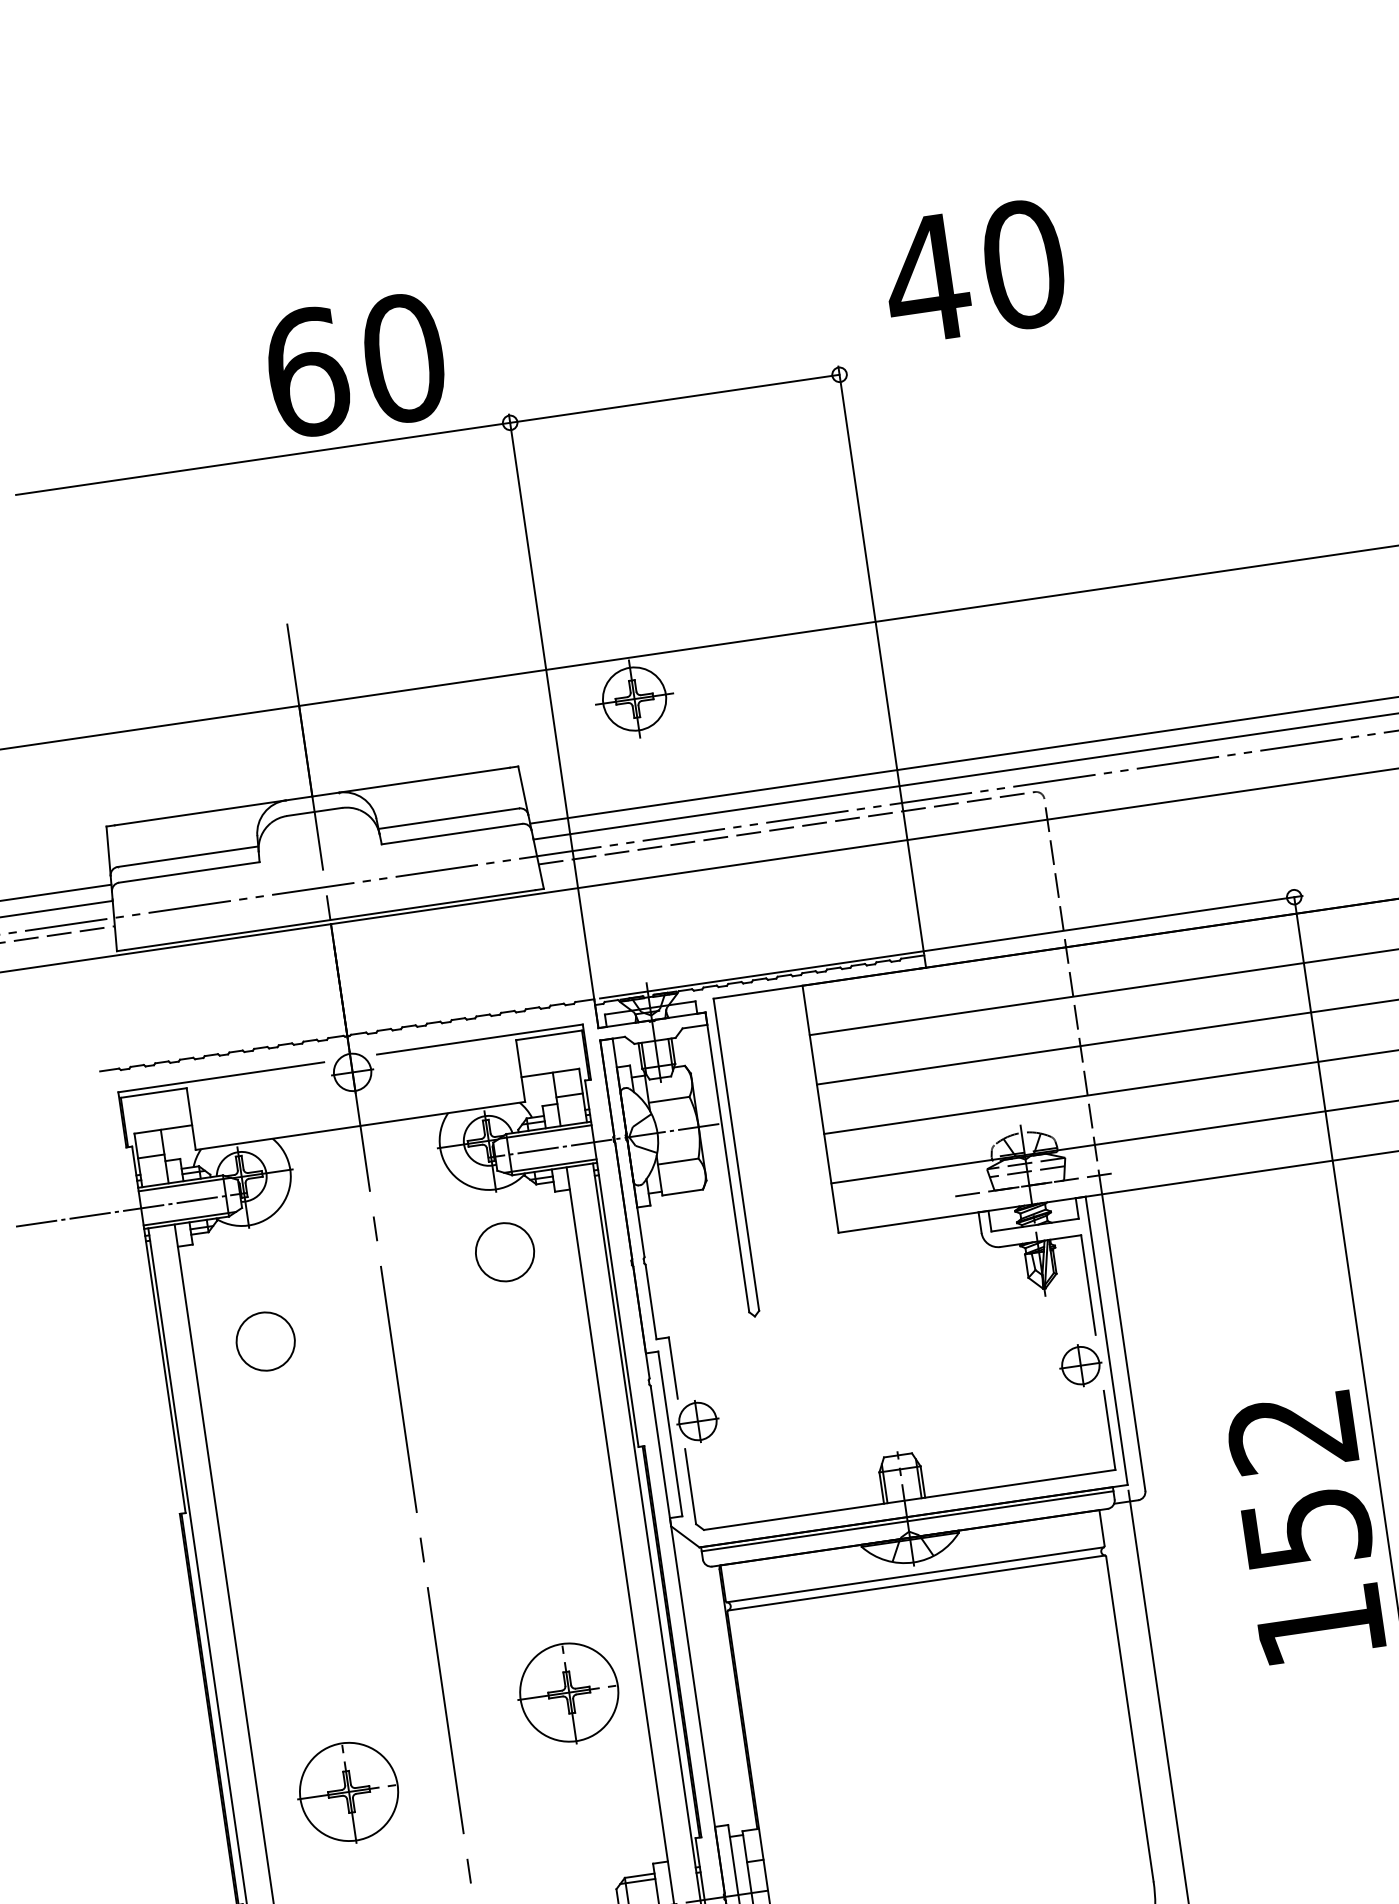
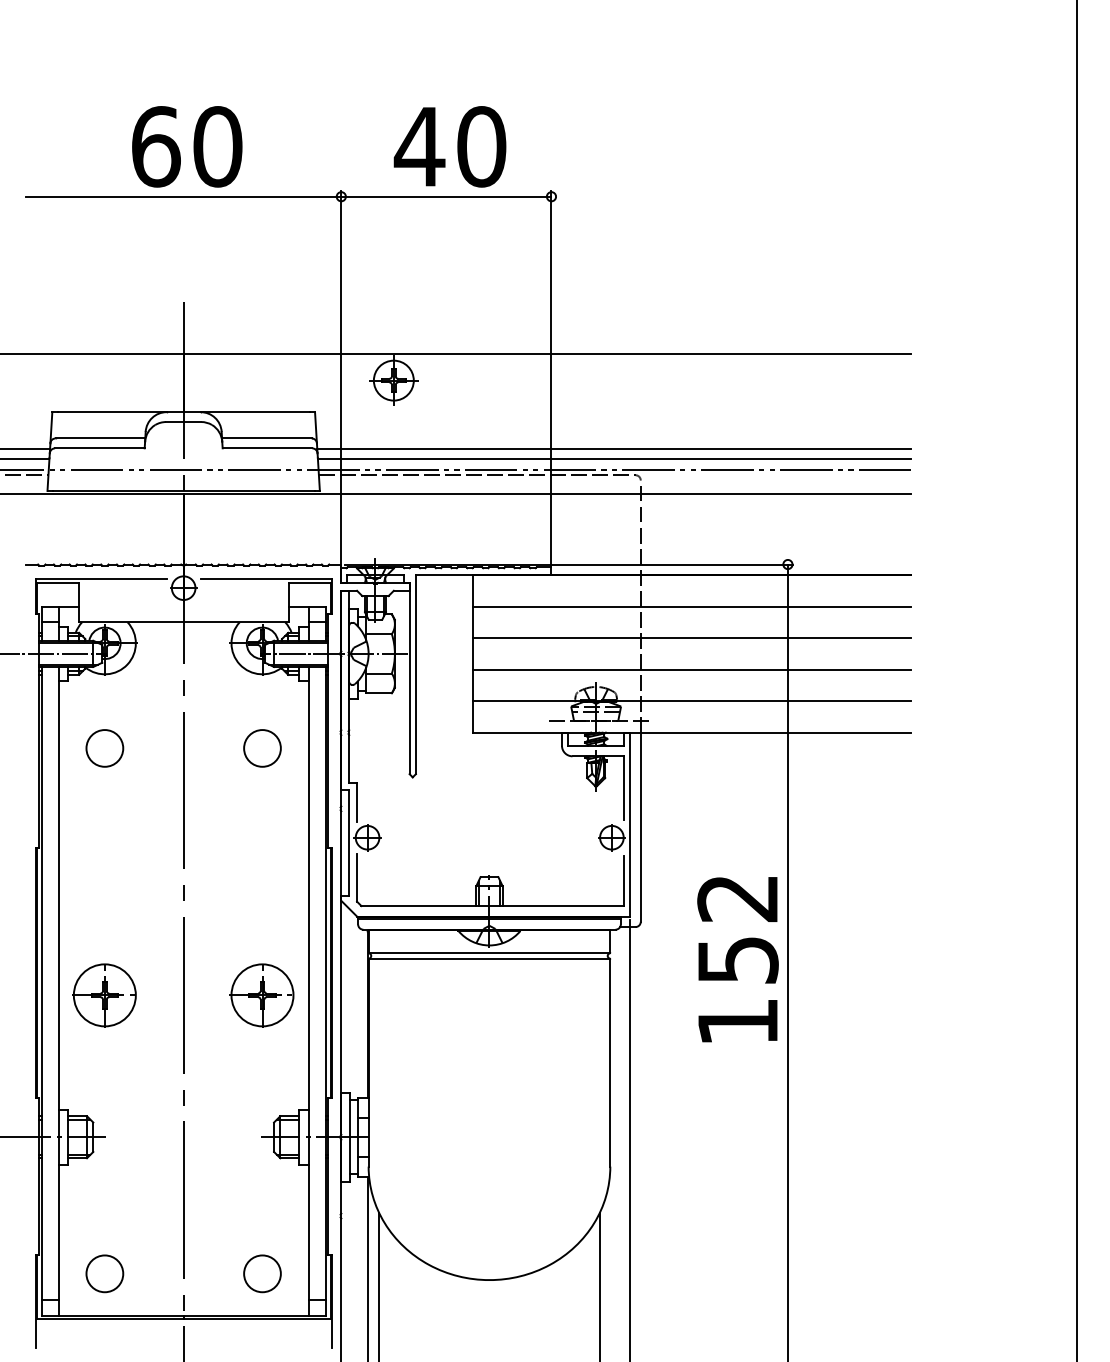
text: (973, 271) -> (449, 146), moved
text: (356, 364) -> (187, 146), moved
circle: (505, 1252) -> (262, 748), moved
part: (348, 1792) -> (104, 995), moved

